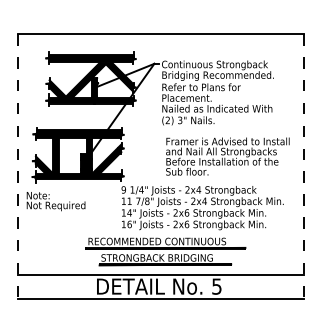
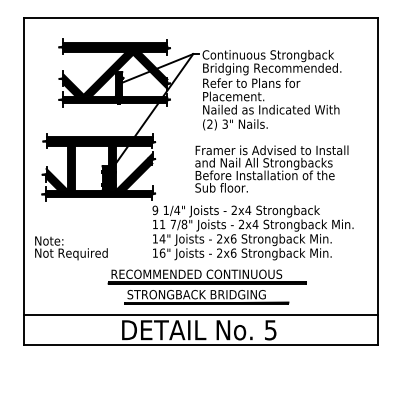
text: (227, 156) -> (271, 168), moved
line: (18, 166) -> (24, 181), dashed -> solid
line: (303, 166) -> (378, 181), dashed -> solid
text: (55, 201) -> (70, 248), moved

